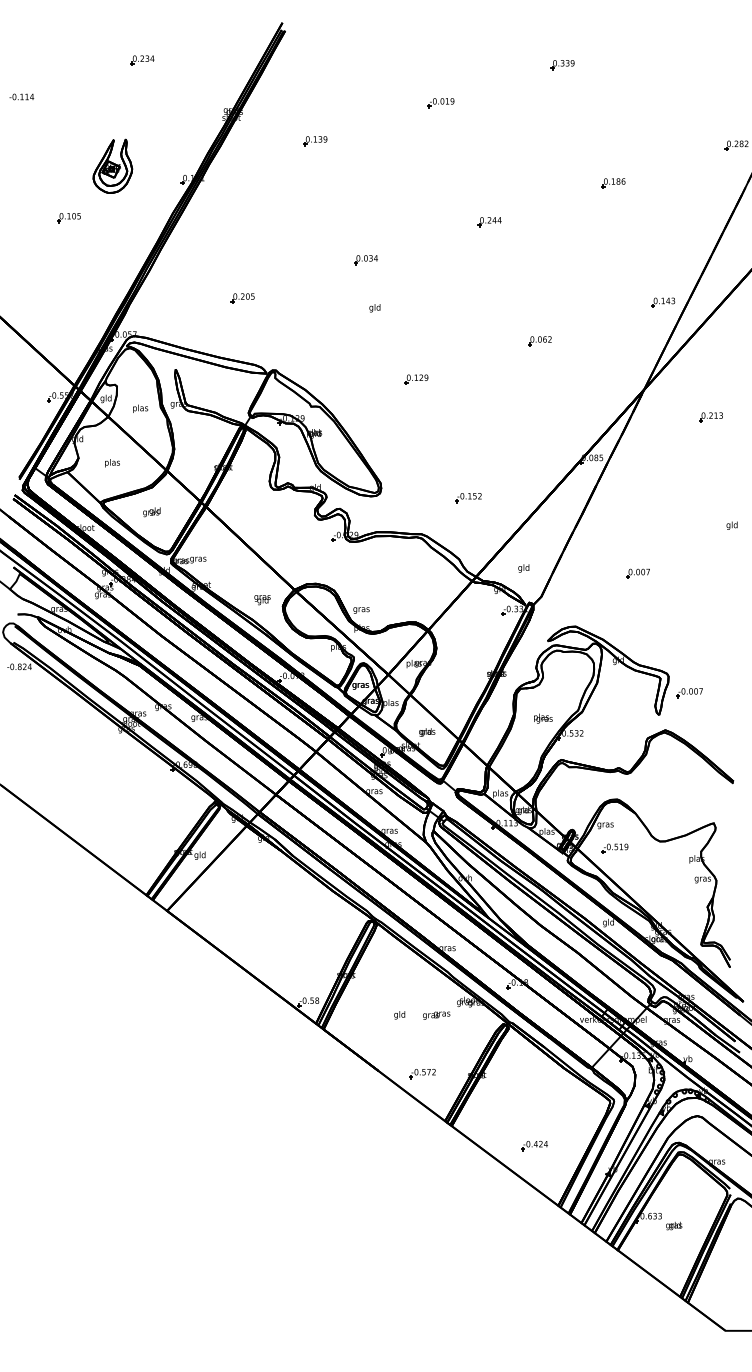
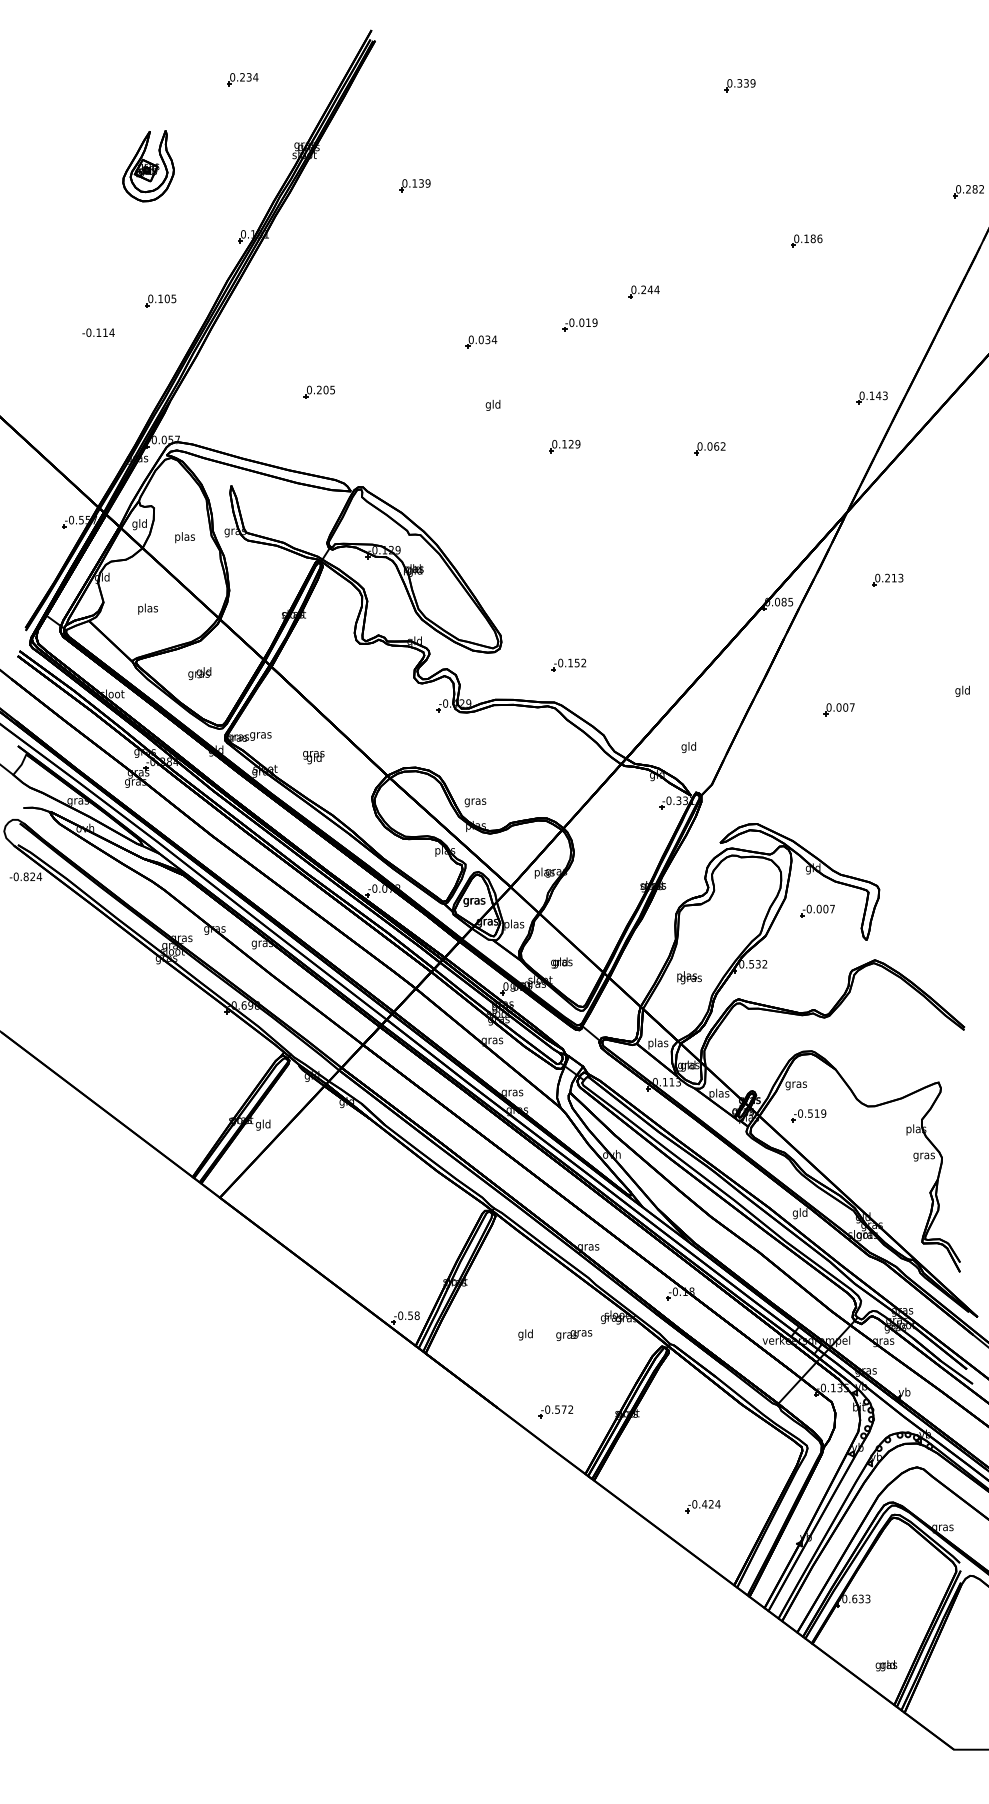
part: (142, 60) -> (242, 79), moved
text: (21, 96) -> (98, 332), moved
part: (440, 103) -> (579, 325), moved
part: (112, 165) -> (148, 165), moved
part: (68, 218) -> (159, 301), moved
part: (416, 379) -> (564, 446), moved
part: (710, 417) -> (886, 580), moved
part: (468, 498) -> (568, 666), moved
part: (637, 573) -> (838, 709), moved
text: (262, 600) -> (313, 758), moved
part: (689, 693) -> (817, 911), moved
text: (543, 718) -> (689, 977), moved
text: (674, 1225) -> (886, 1665), moved

